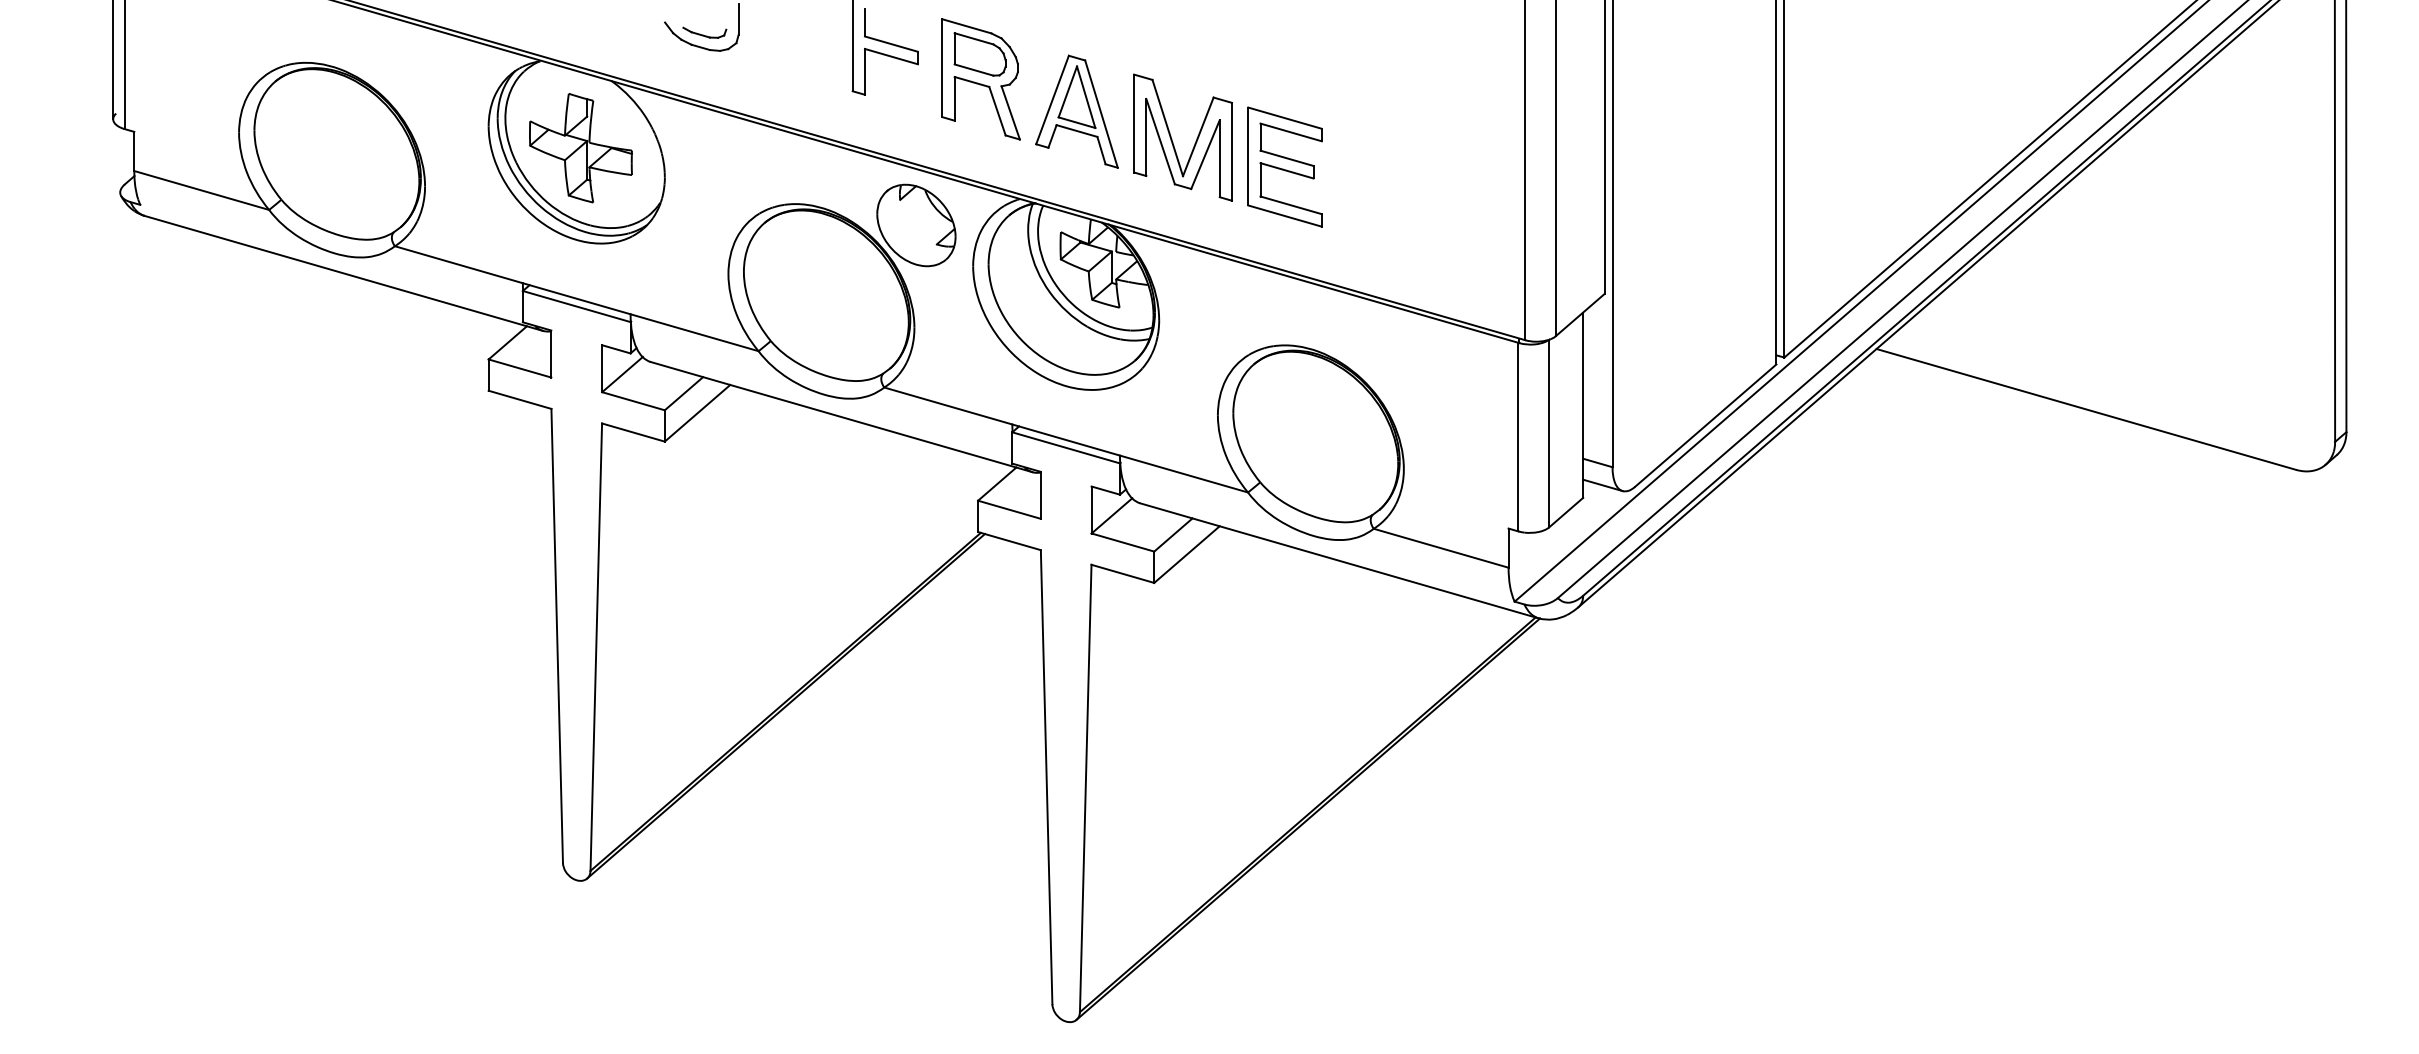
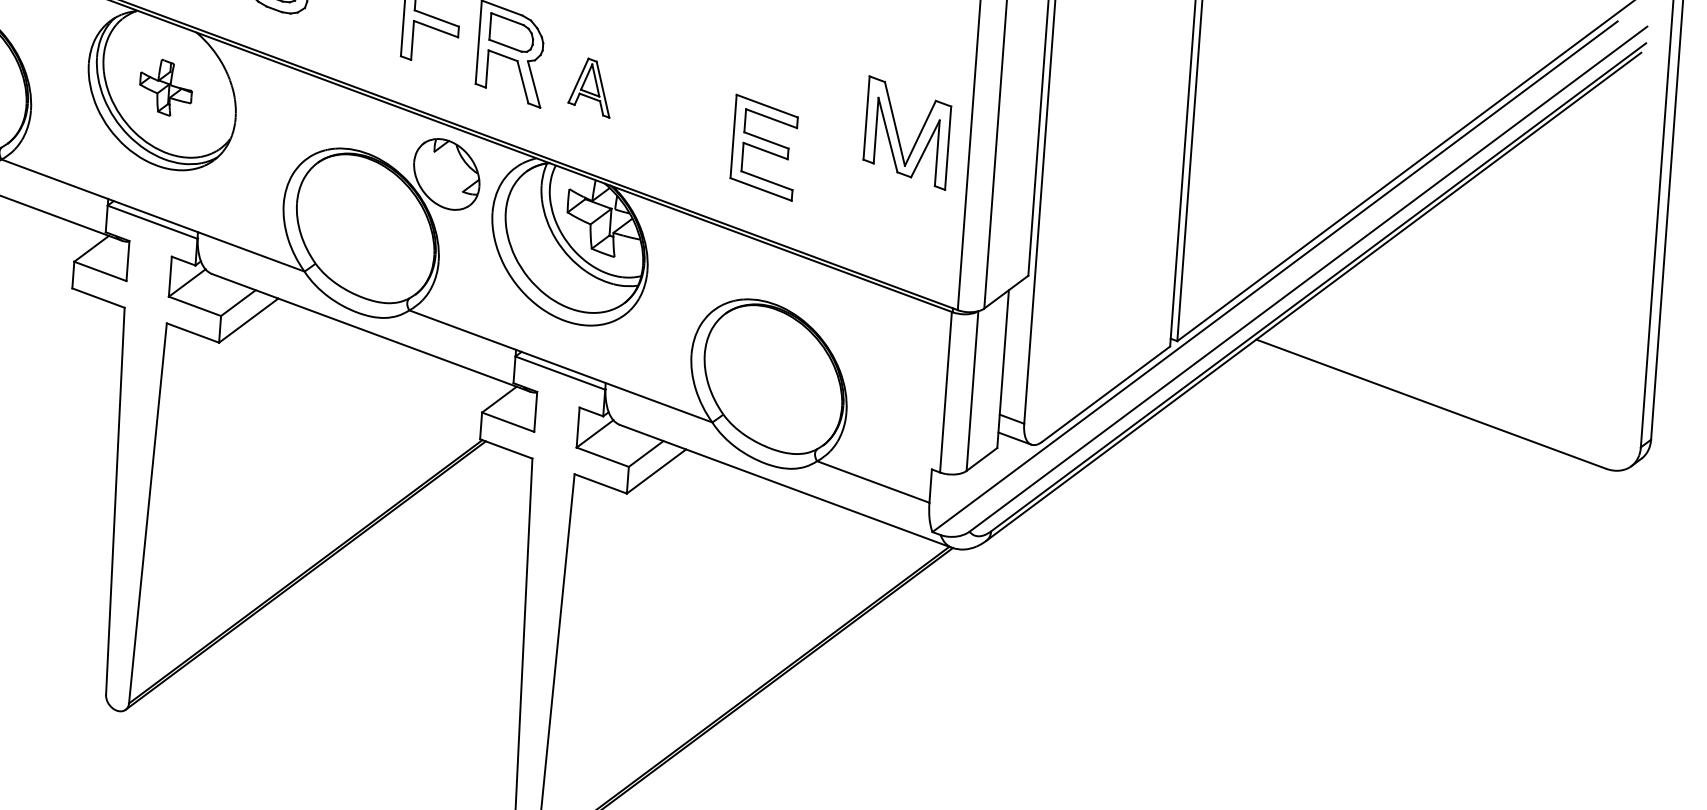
part: (1076, 111) -> (590, 87), size x0.6
part: (1172, 139) -> (898, 134), moved
part: (580, 148) -> (165, 87), size x0.6

